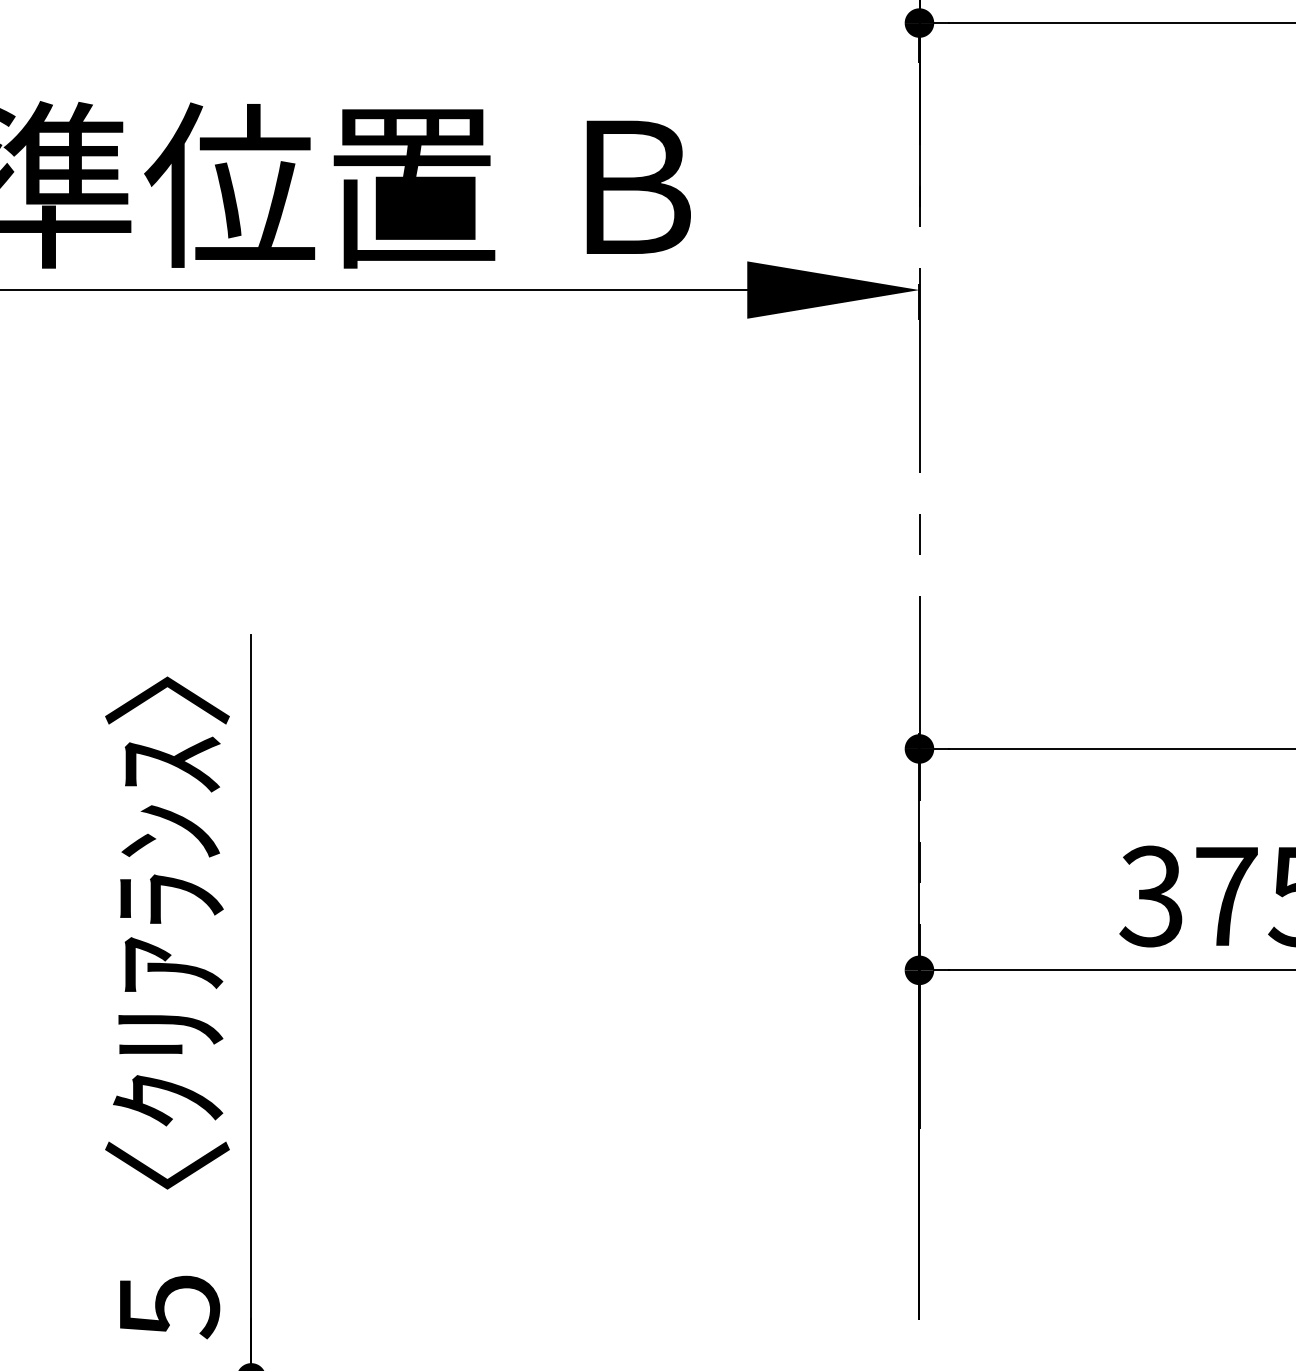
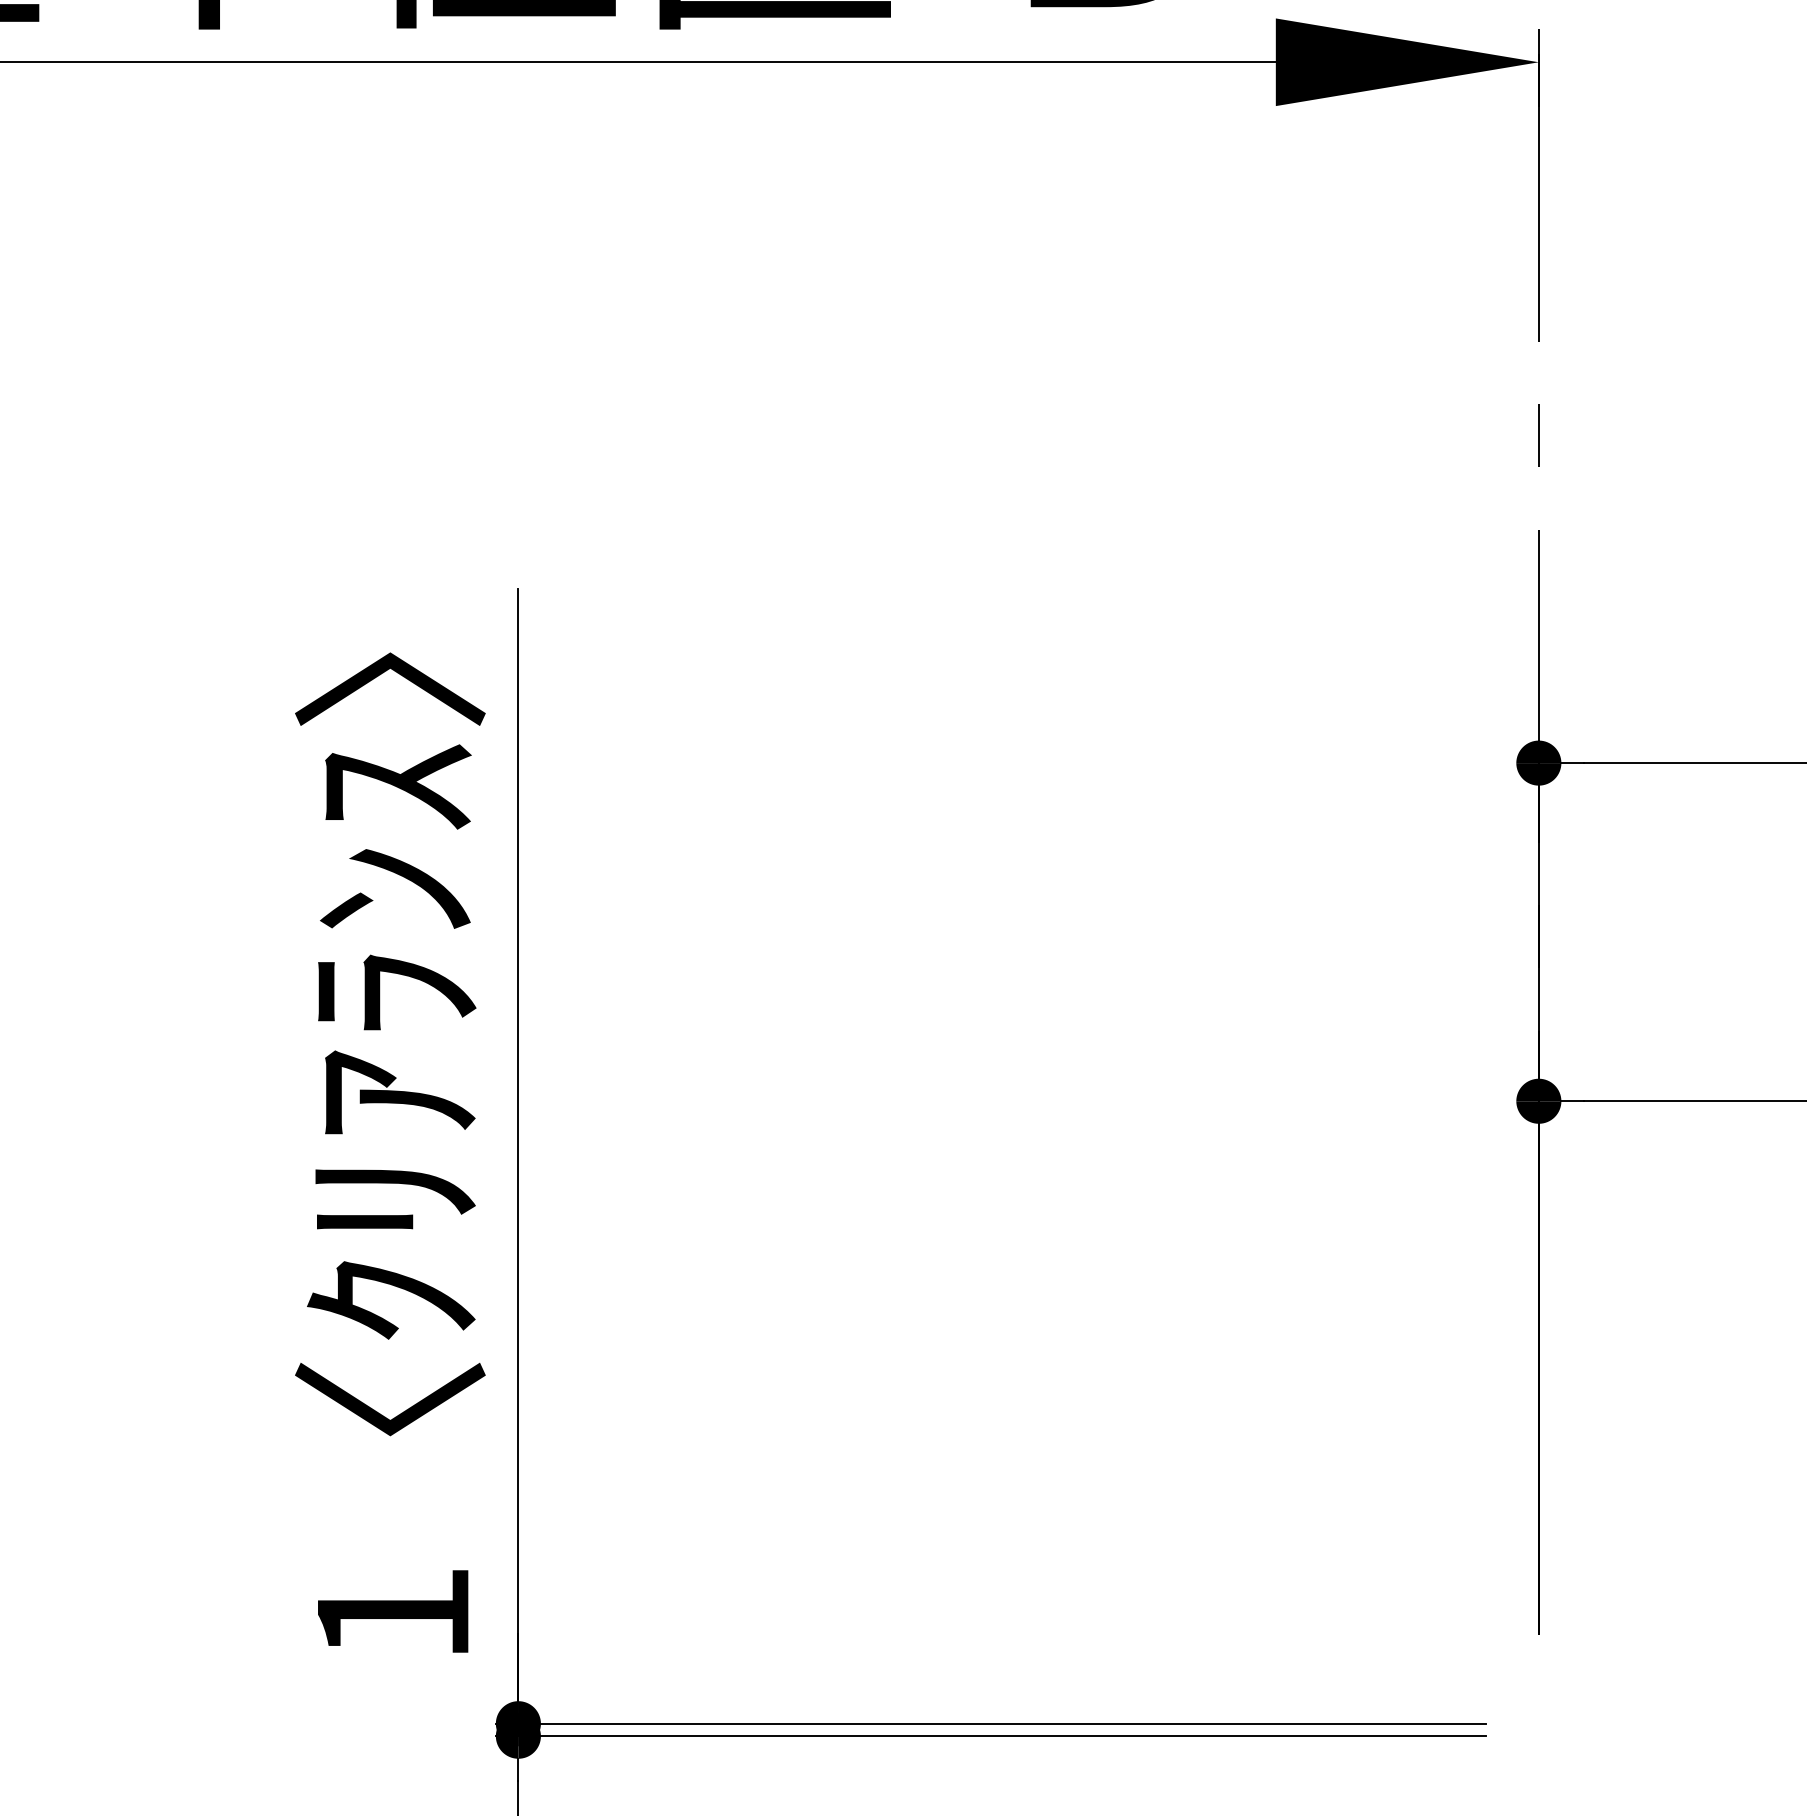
text: (170, 1307) -> (394, 1616), 5 -> 1

